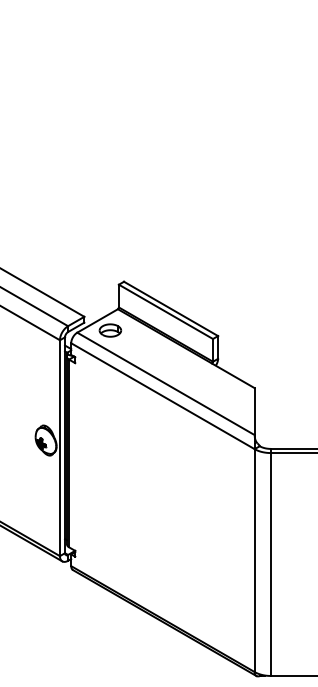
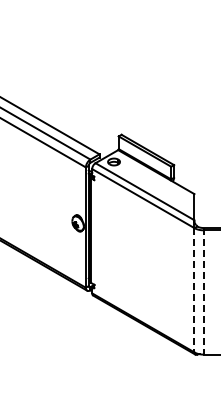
line: (254, 561) -> (194, 290), solid -> dashed
line: (270, 562) -> (203, 291), solid -> dashed

